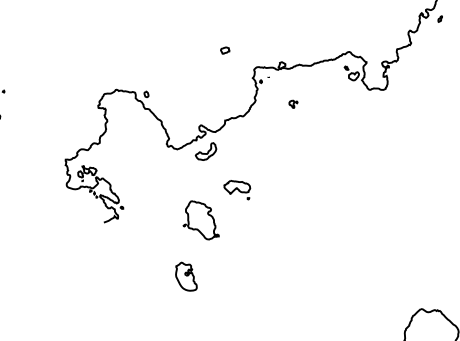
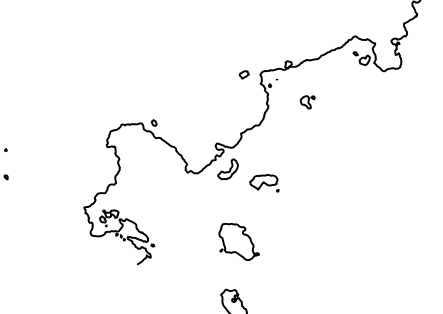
part: (225, 50) -> (244, 74), moved
part: (293, 104) -> (308, 102), size x1.67
part: (237, 190) -> (264, 184), moved

